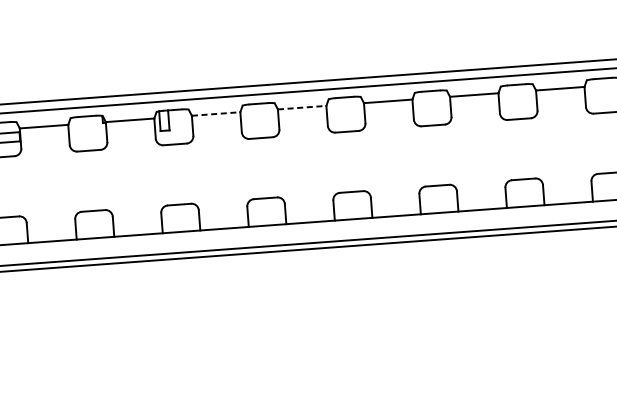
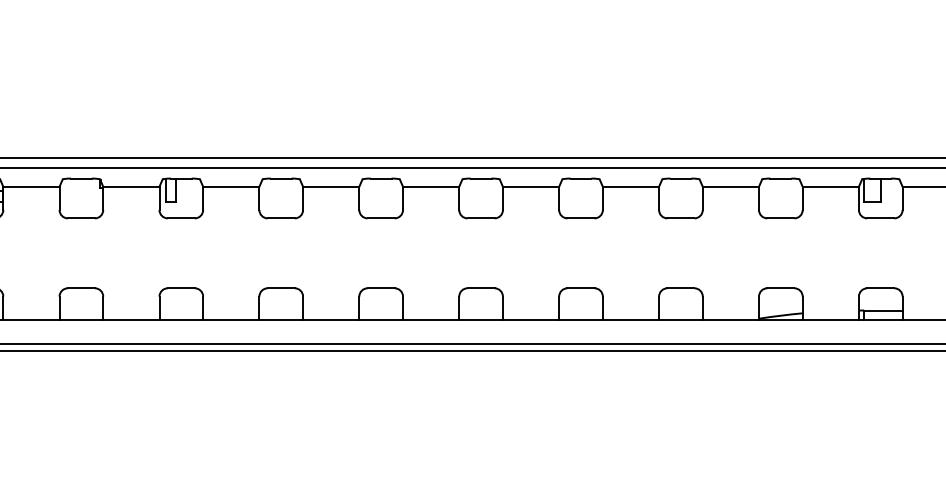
line: (302, 107) -> (331, 186), dashed -> solid
line: (216, 113) -> (231, 186), dashed -> solid

